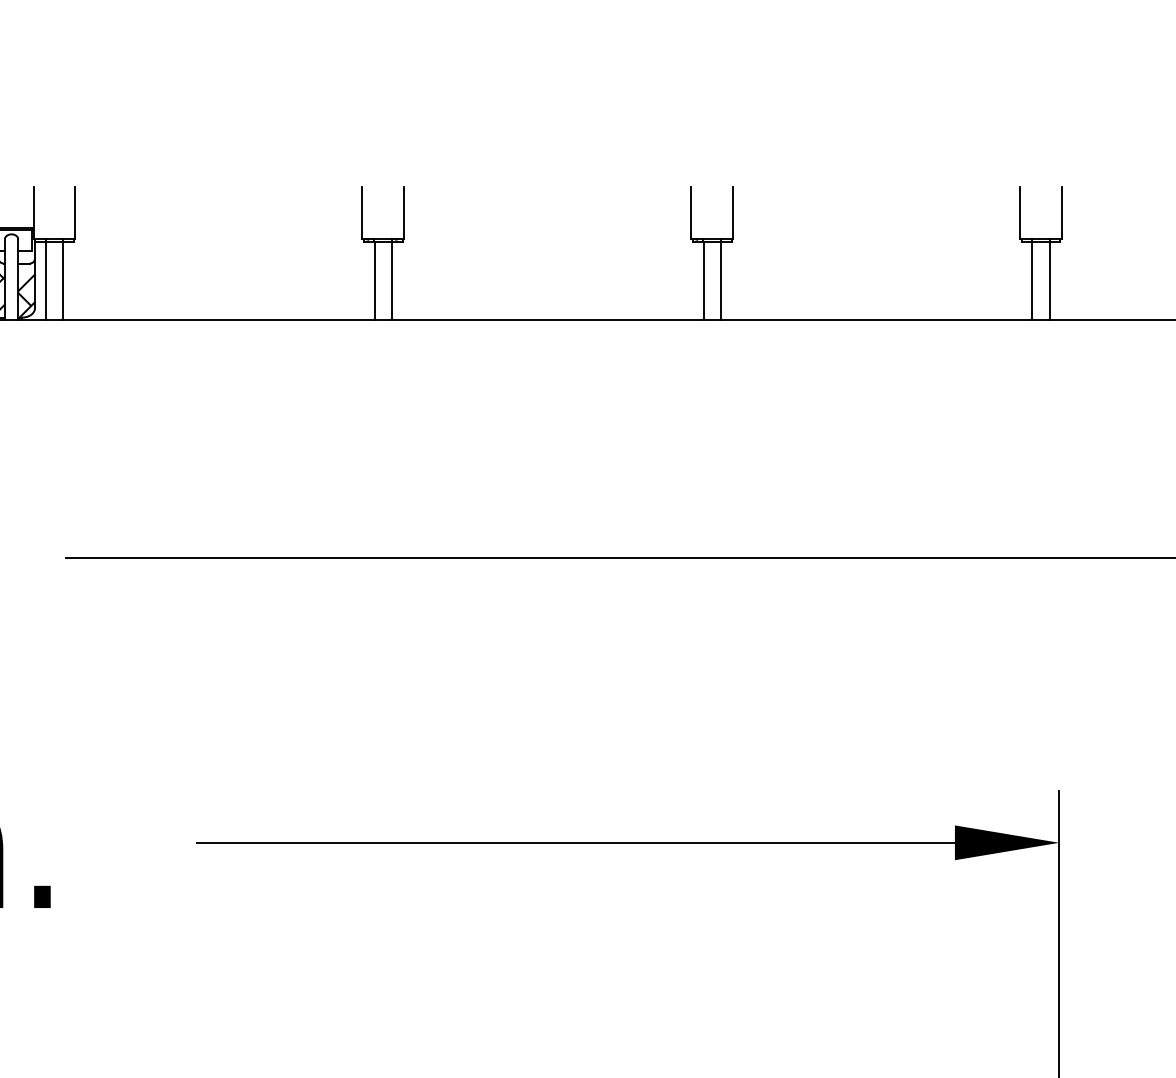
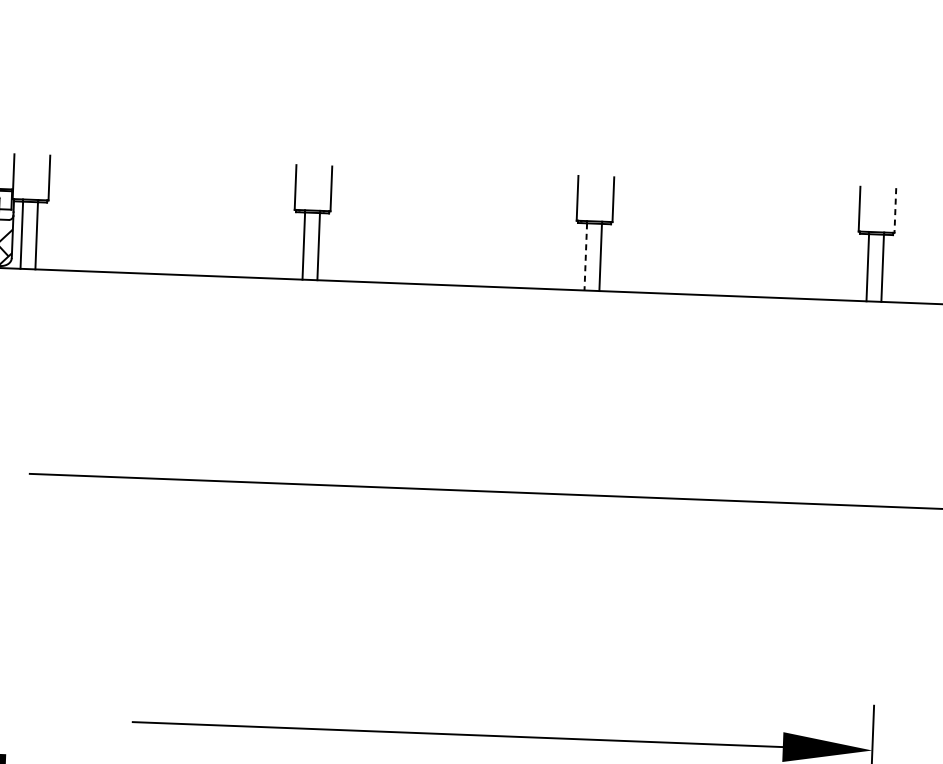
line: (1061, 213) -> (894, 211), solid -> dashed
line: (703, 281) -> (585, 257), solid -> dashed

